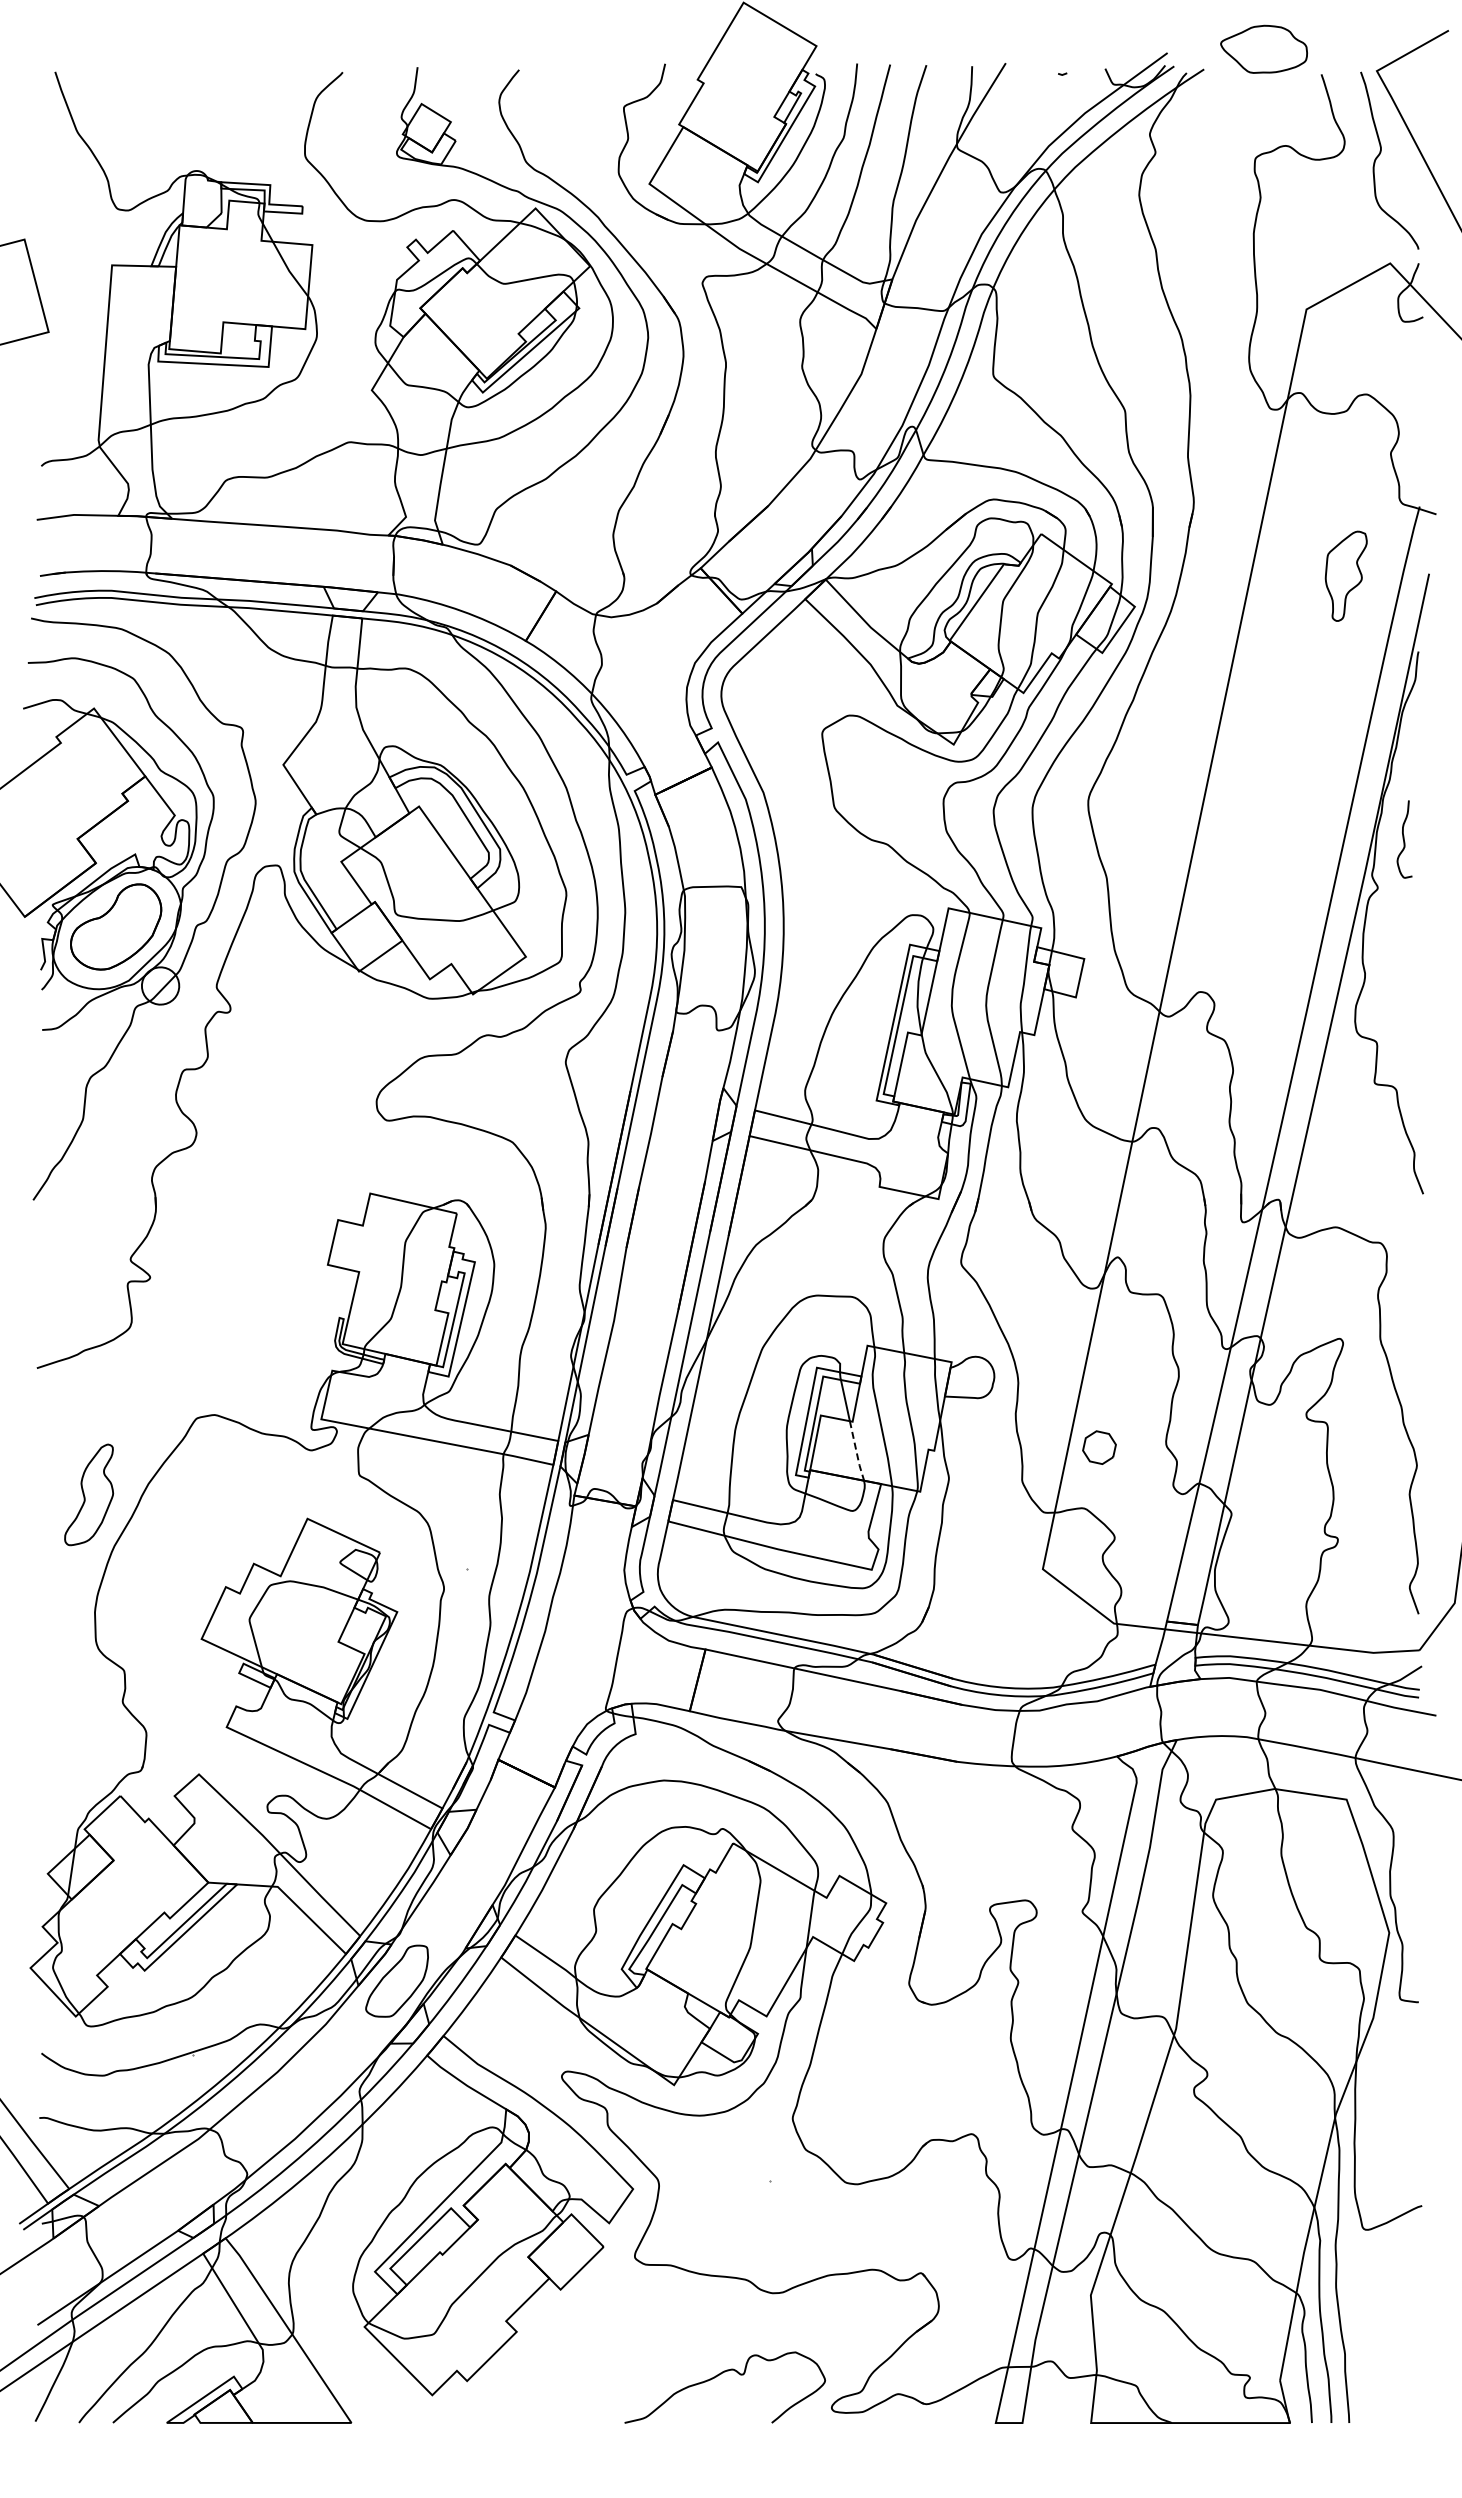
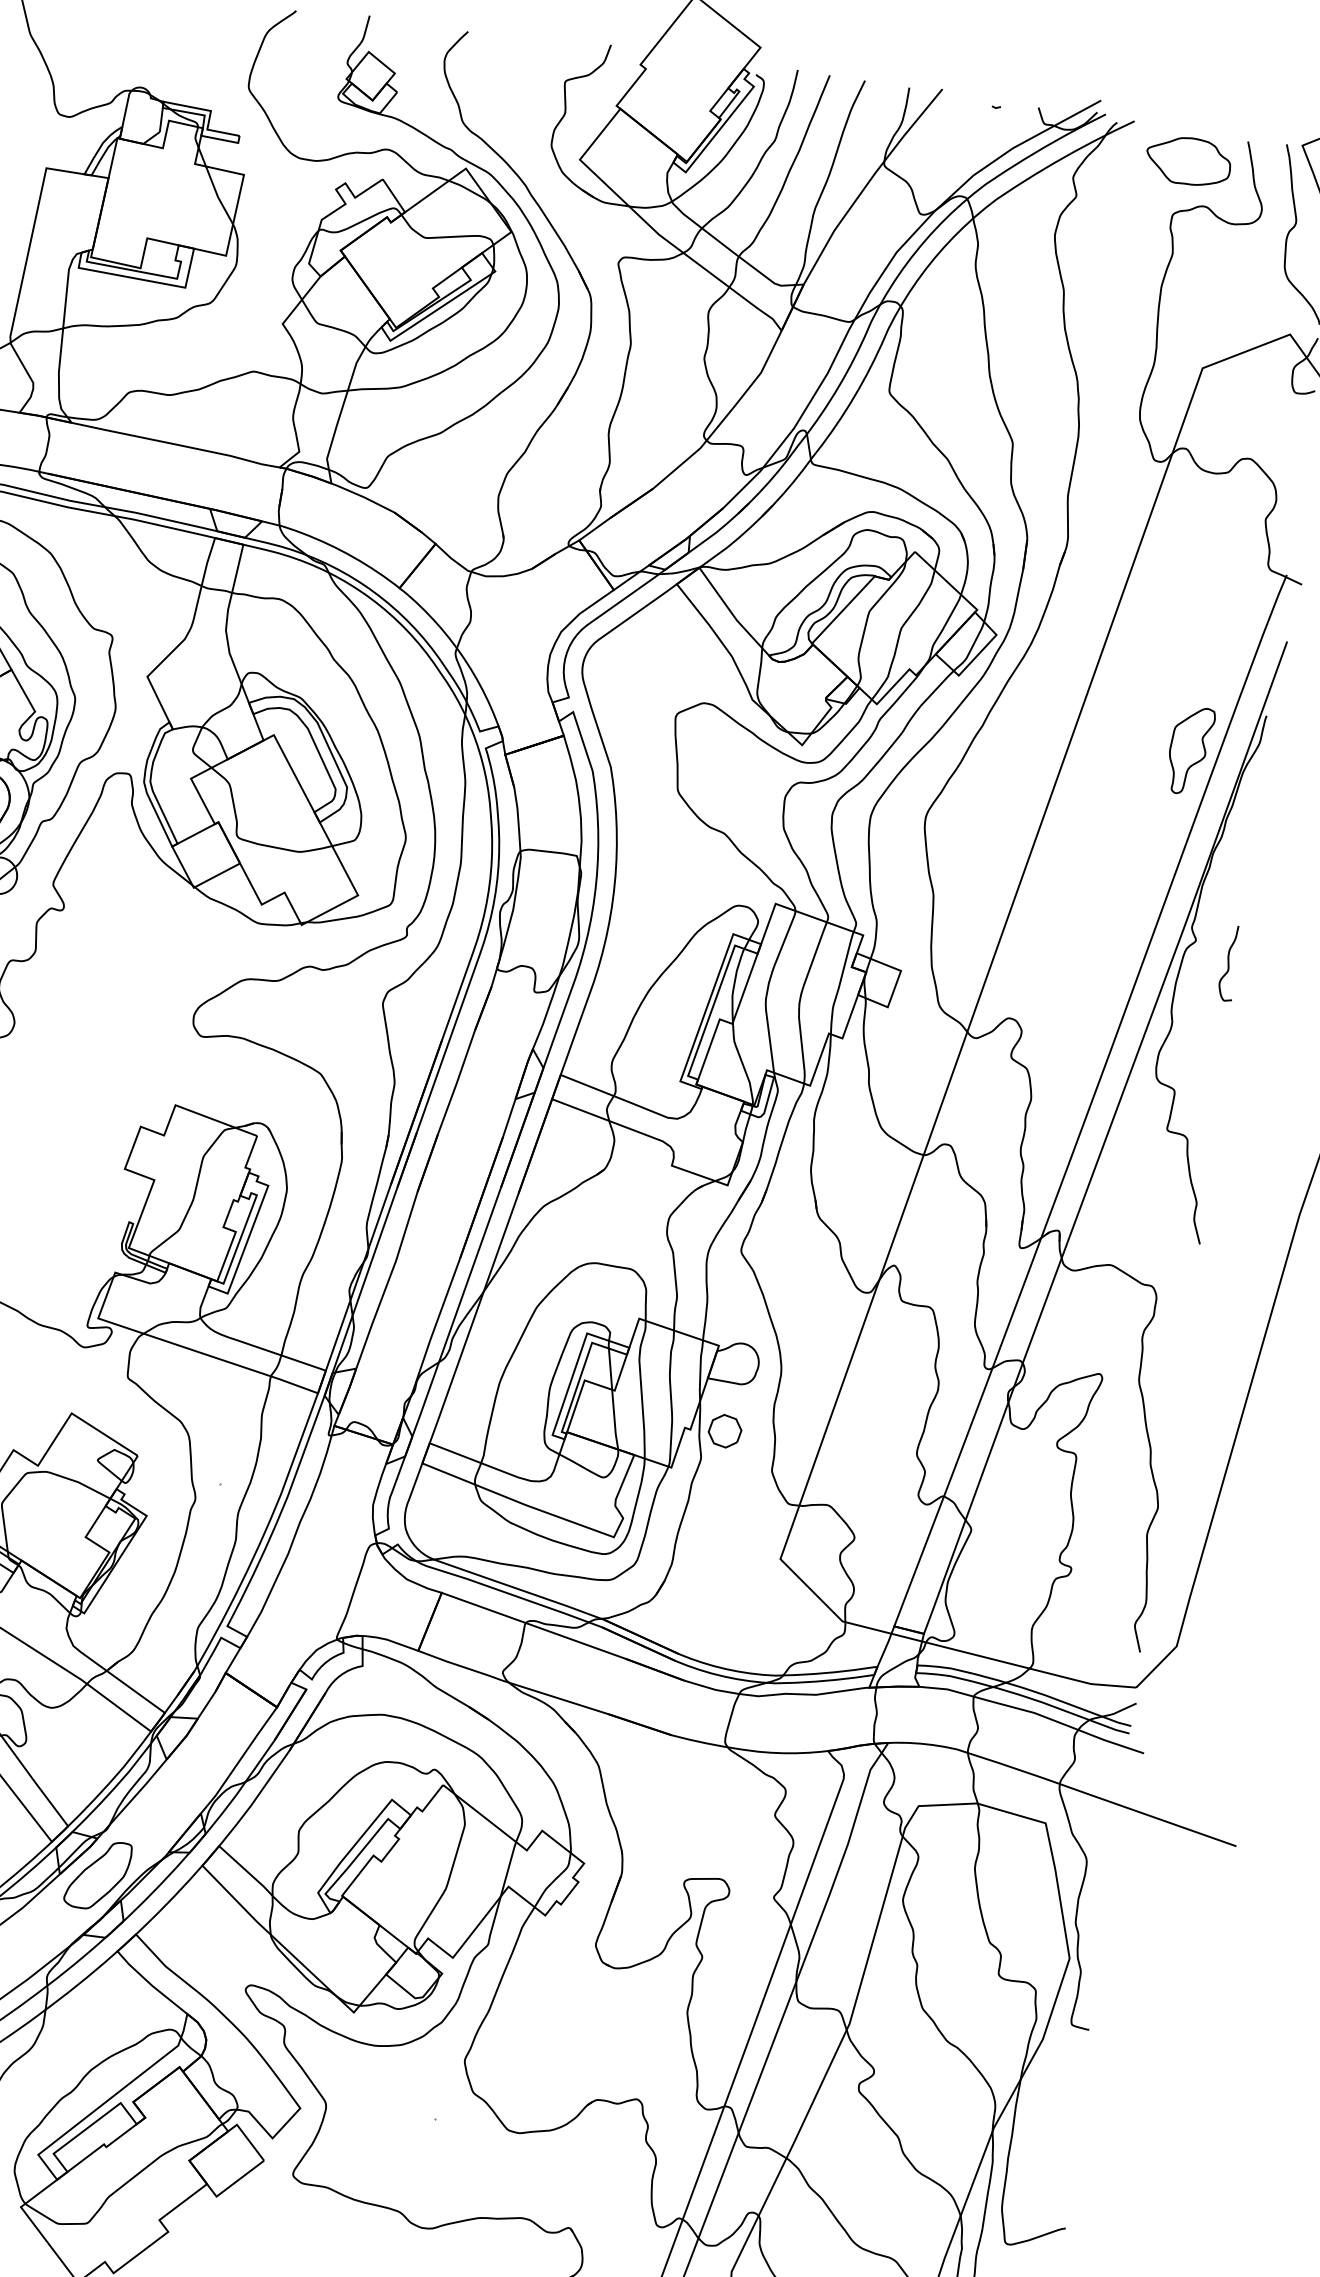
part: (1263, 48) -> (1188, 160), moved
part: (1345, 575) -> (1189, 749), moved
curve: (1404, 839) -> (1229, 963), moved
part: (1099, 1447) -> (725, 1431), moved
line: (856, 1452) -> (614, 1421), dashed -> solid

